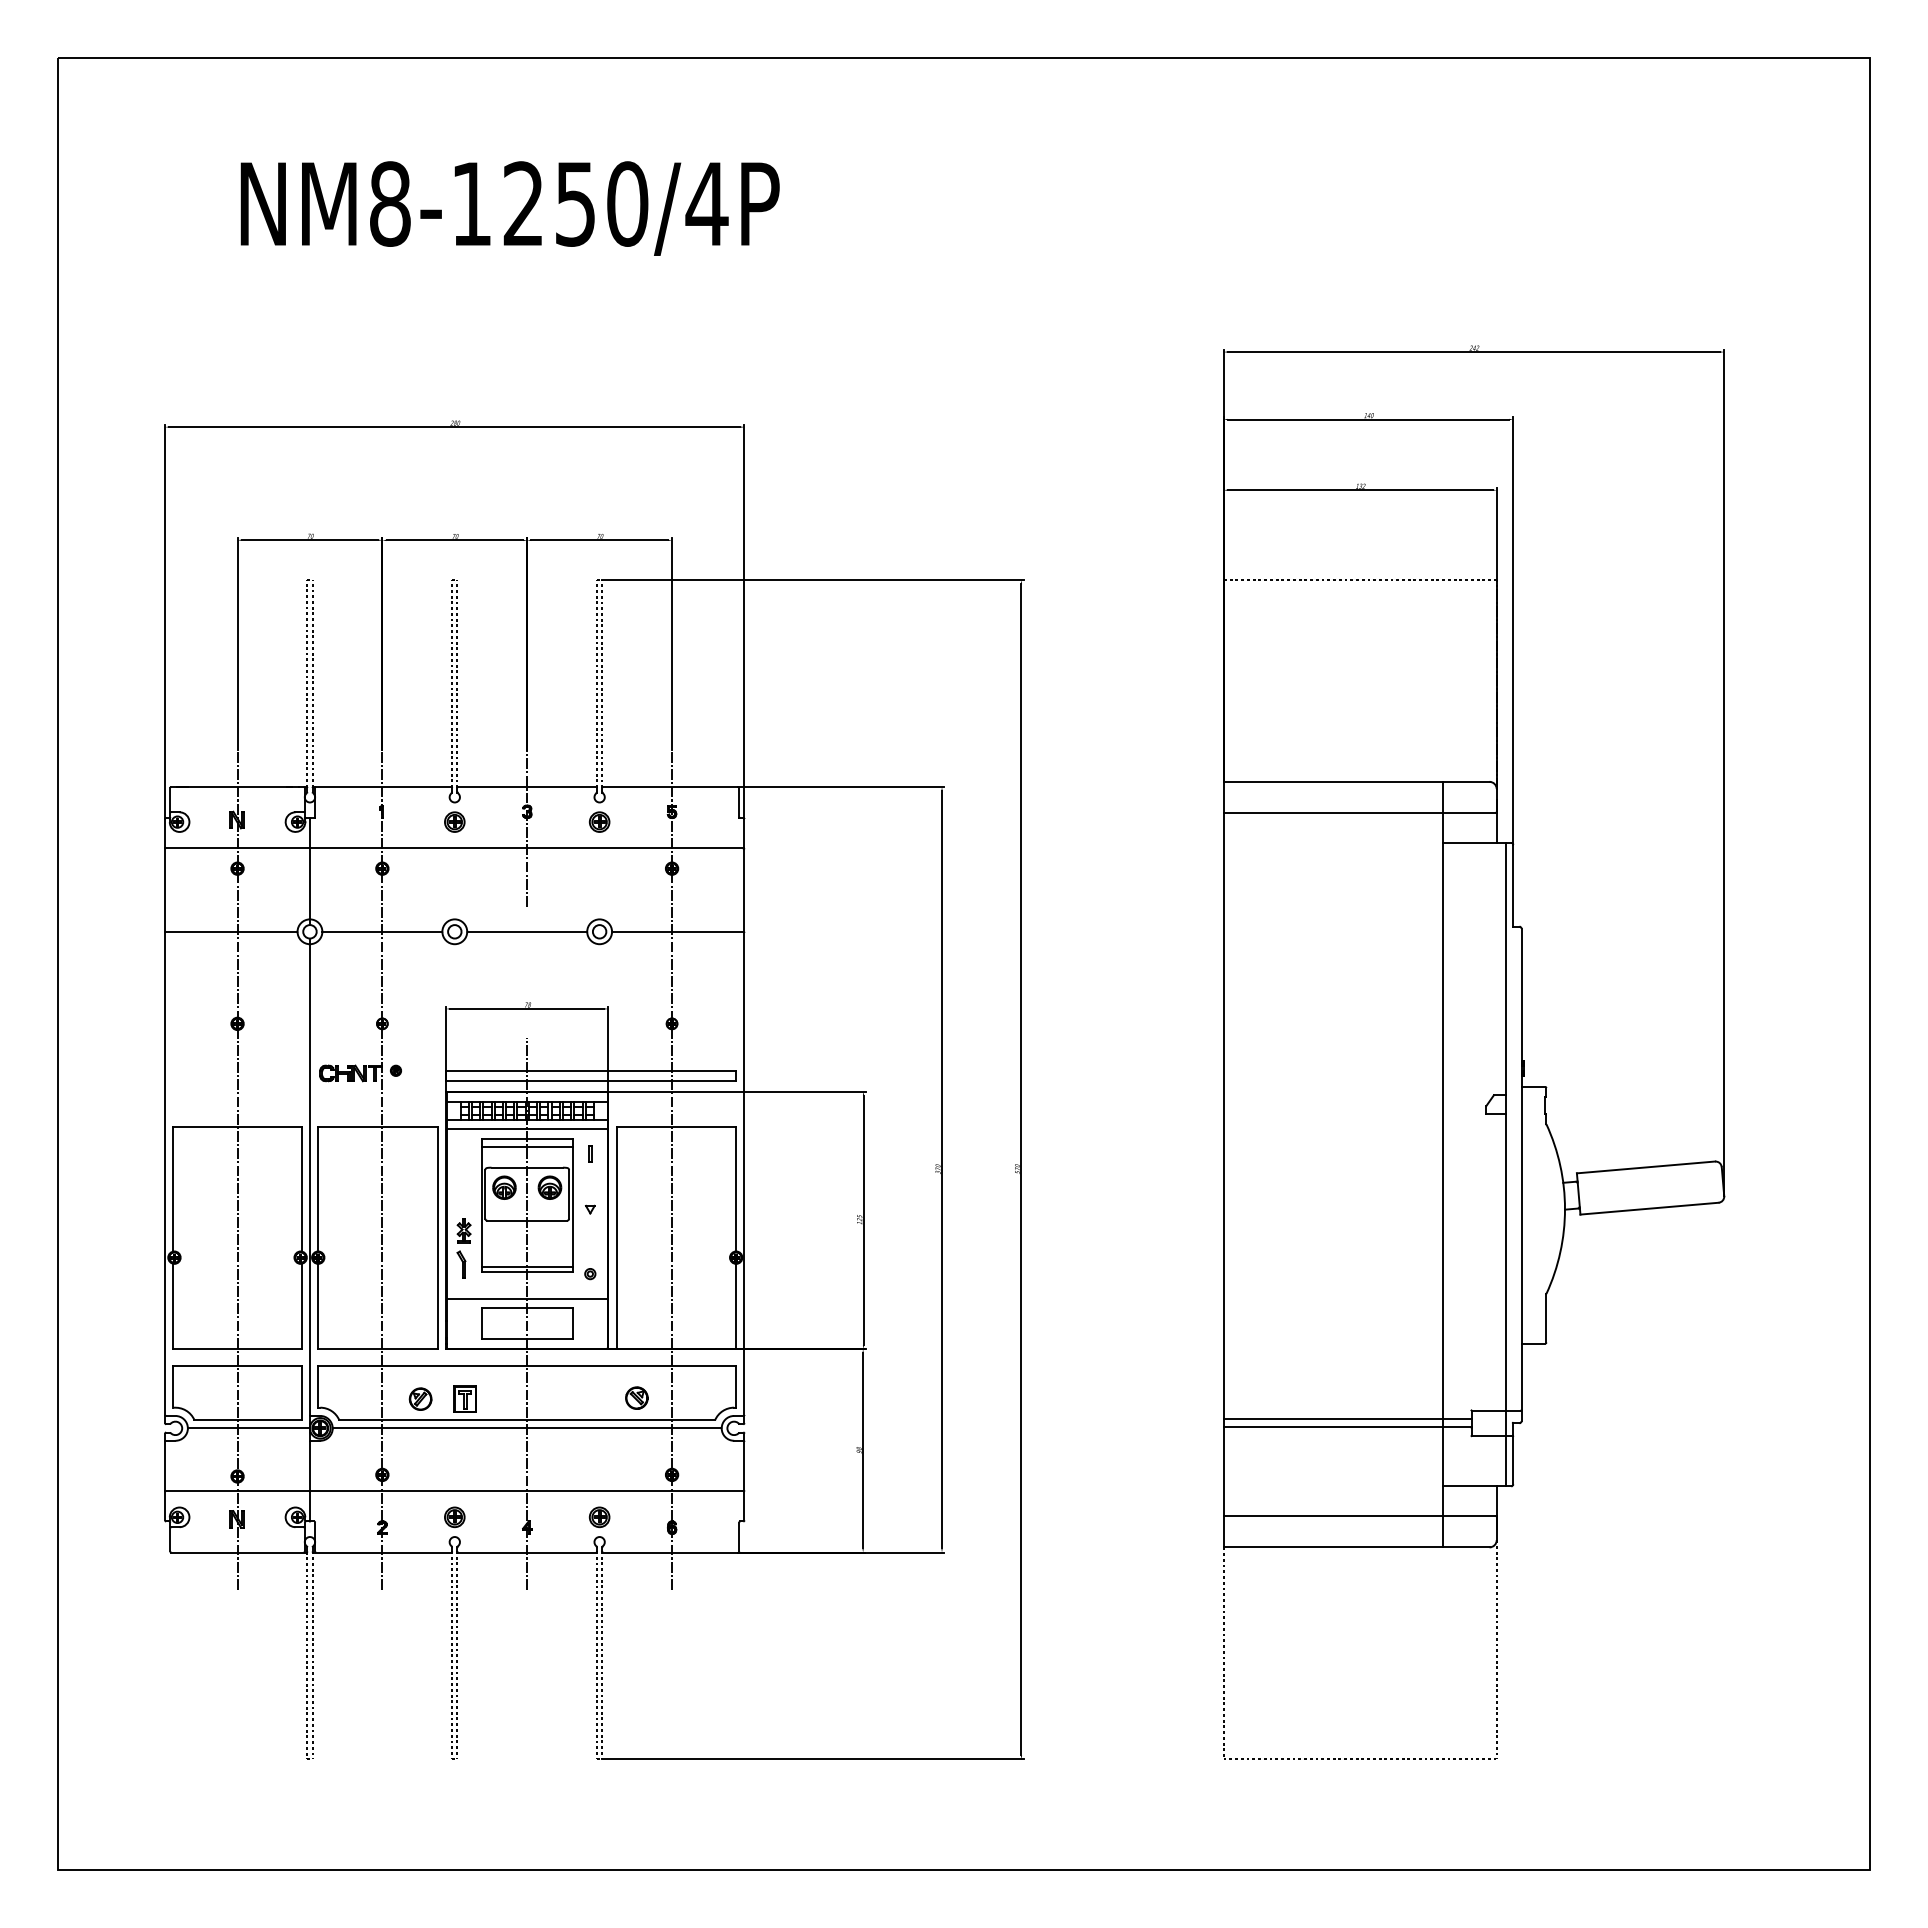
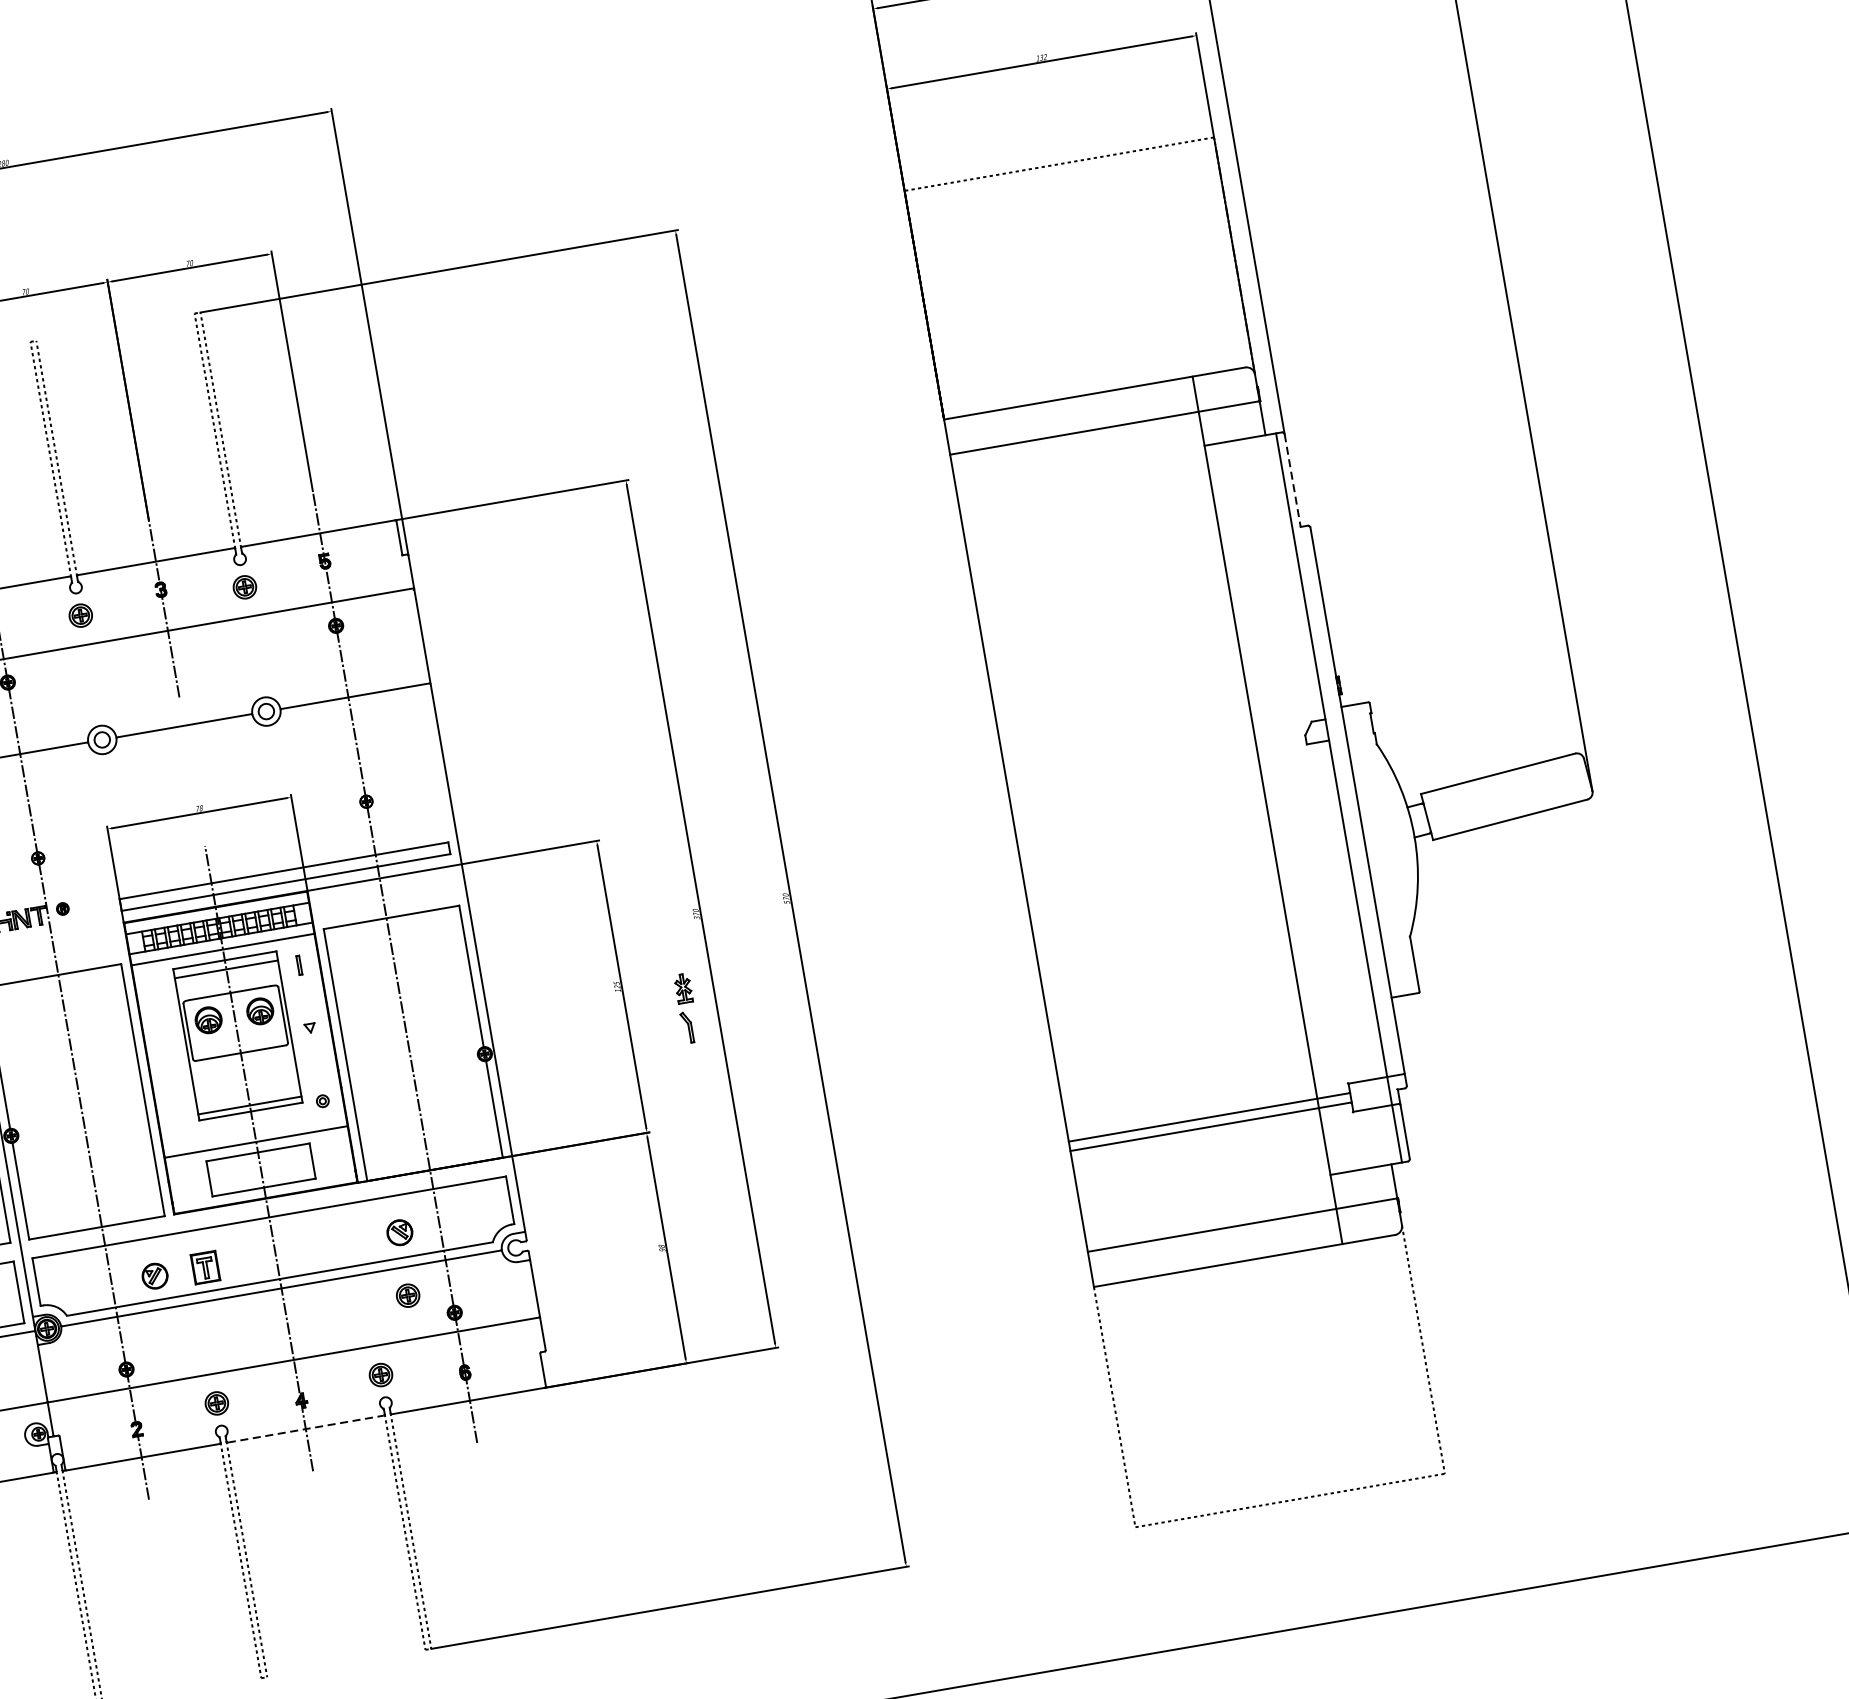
line: (1513, 885) -> (1292, 480), solid -> dashed
part: (463, 1248) -> (686, 1008), moved
part: (634, 1453) -> (408, 1295), added
line: (527, 1552) -> (306, 1429), solid -> dashed

